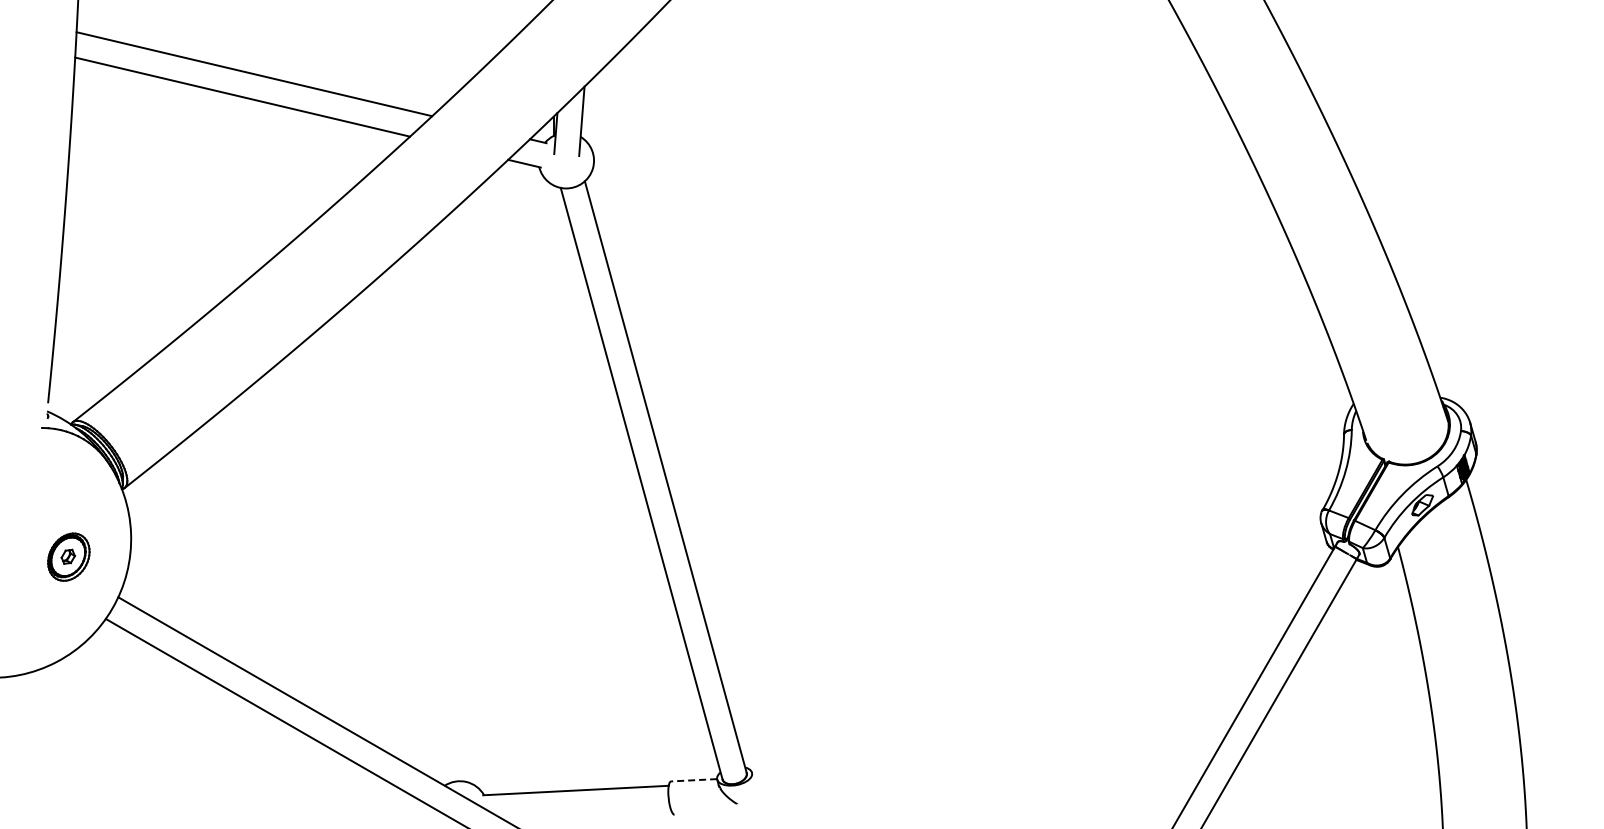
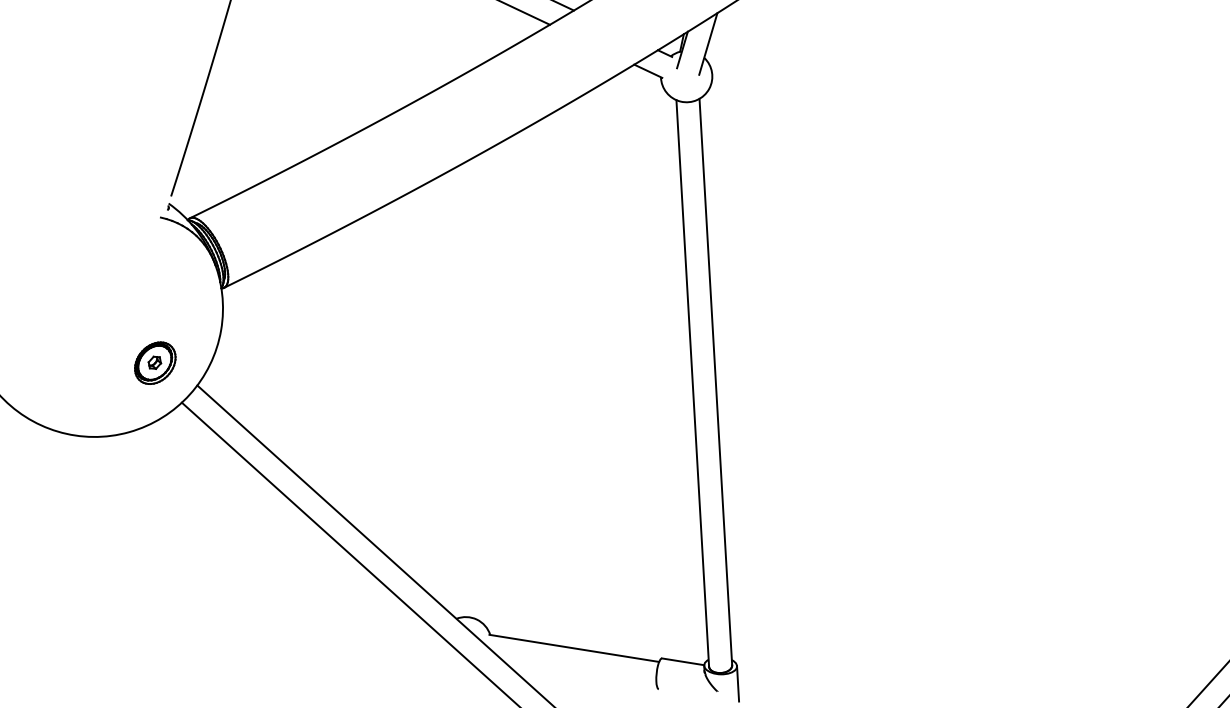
part: (68, 556) -> (155, 362), moved
line: (693, 780) -> (682, 661), dashed -> solid
line: (757, 790) -> (738, 683), added

